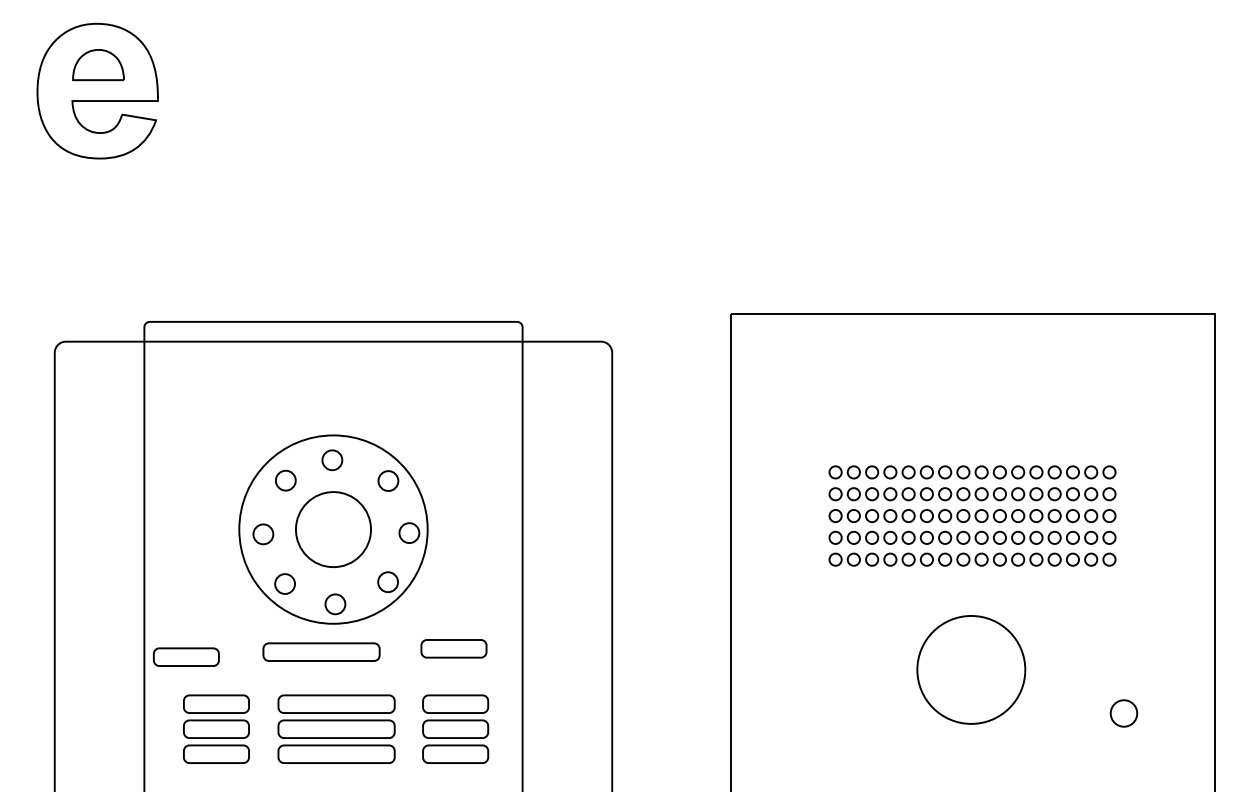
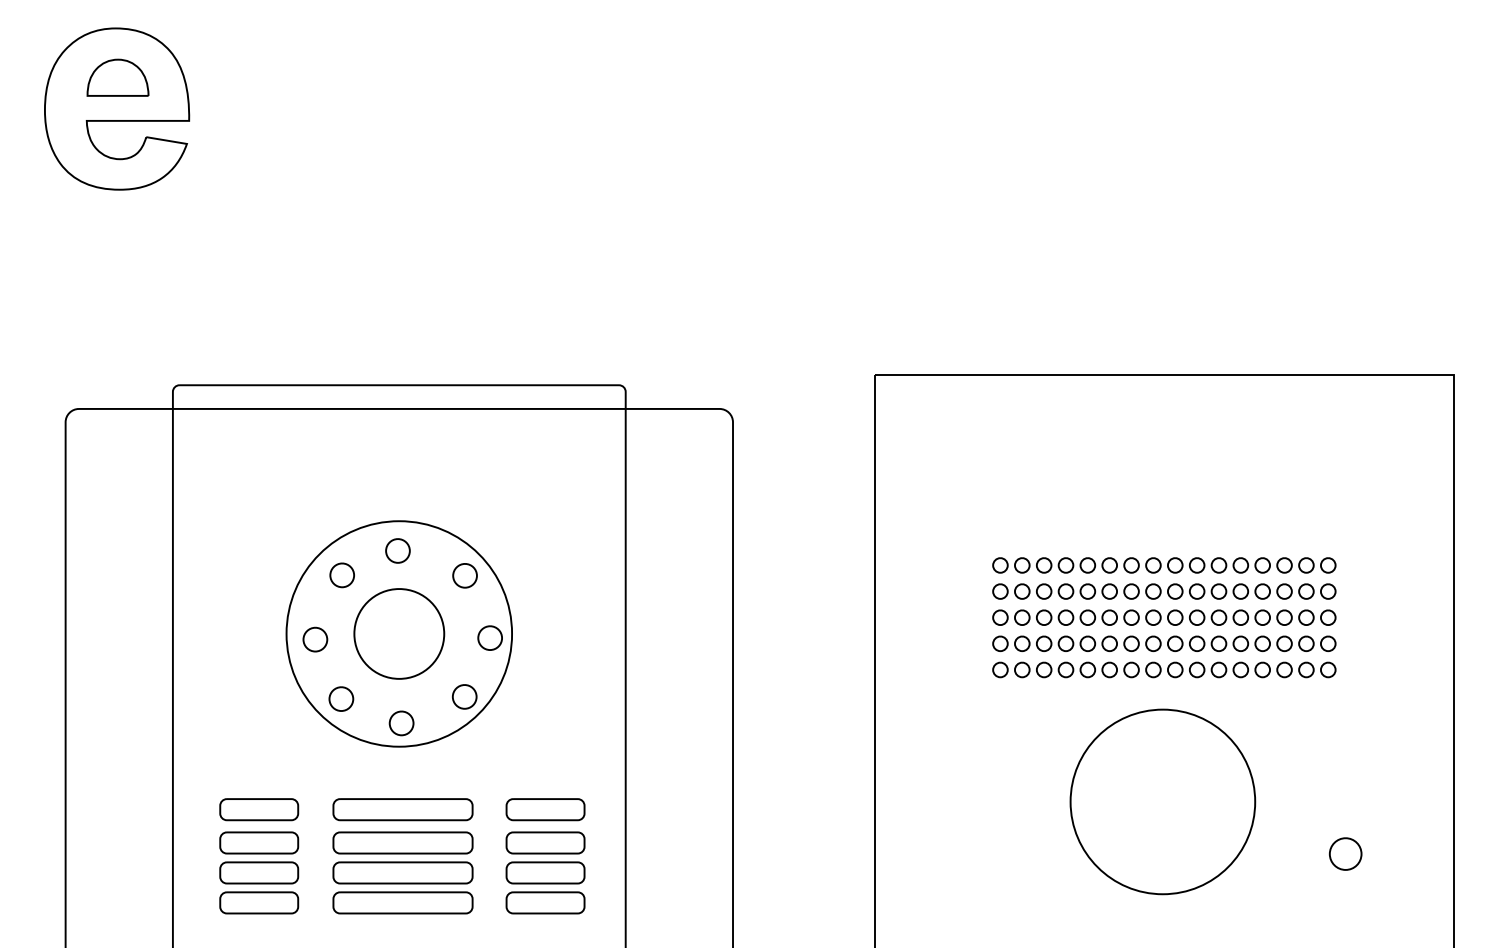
part: (453, 648) -> (545, 809), moved
part: (321, 652) -> (402, 809), moved
part: (186, 657) -> (259, 809), moved
part: (970, 669) -> (1162, 801), size x1.43

